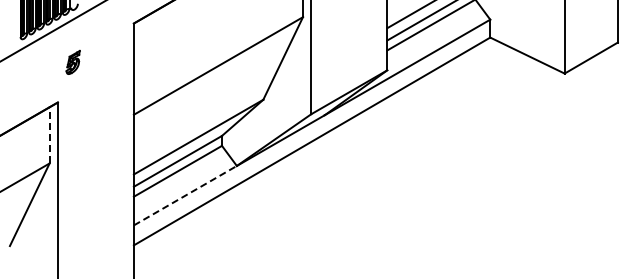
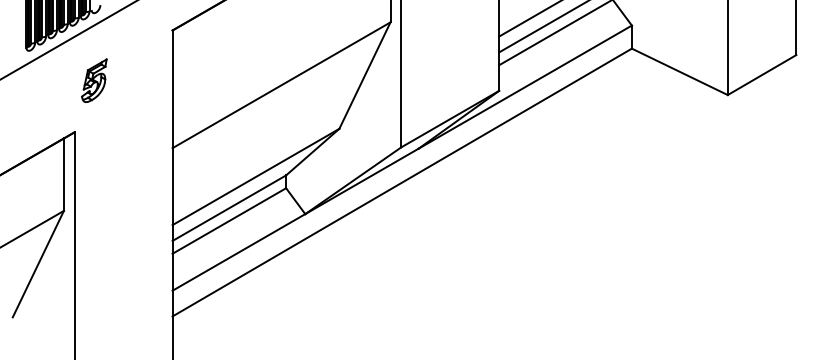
part: (72, 62) -> (93, 80), size x1.43
line: (49, 134) -> (63, 173), dashed -> solid
line: (185, 195) -> (239, 252), dashed -> solid

